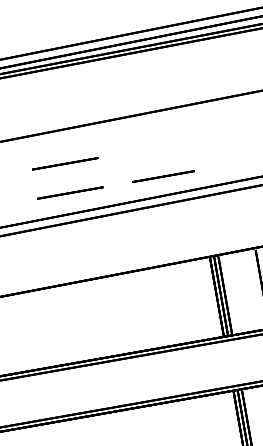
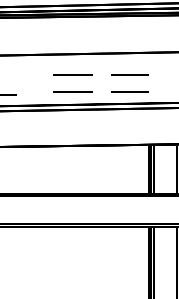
line: (157, 147) -> (129, 74), added

